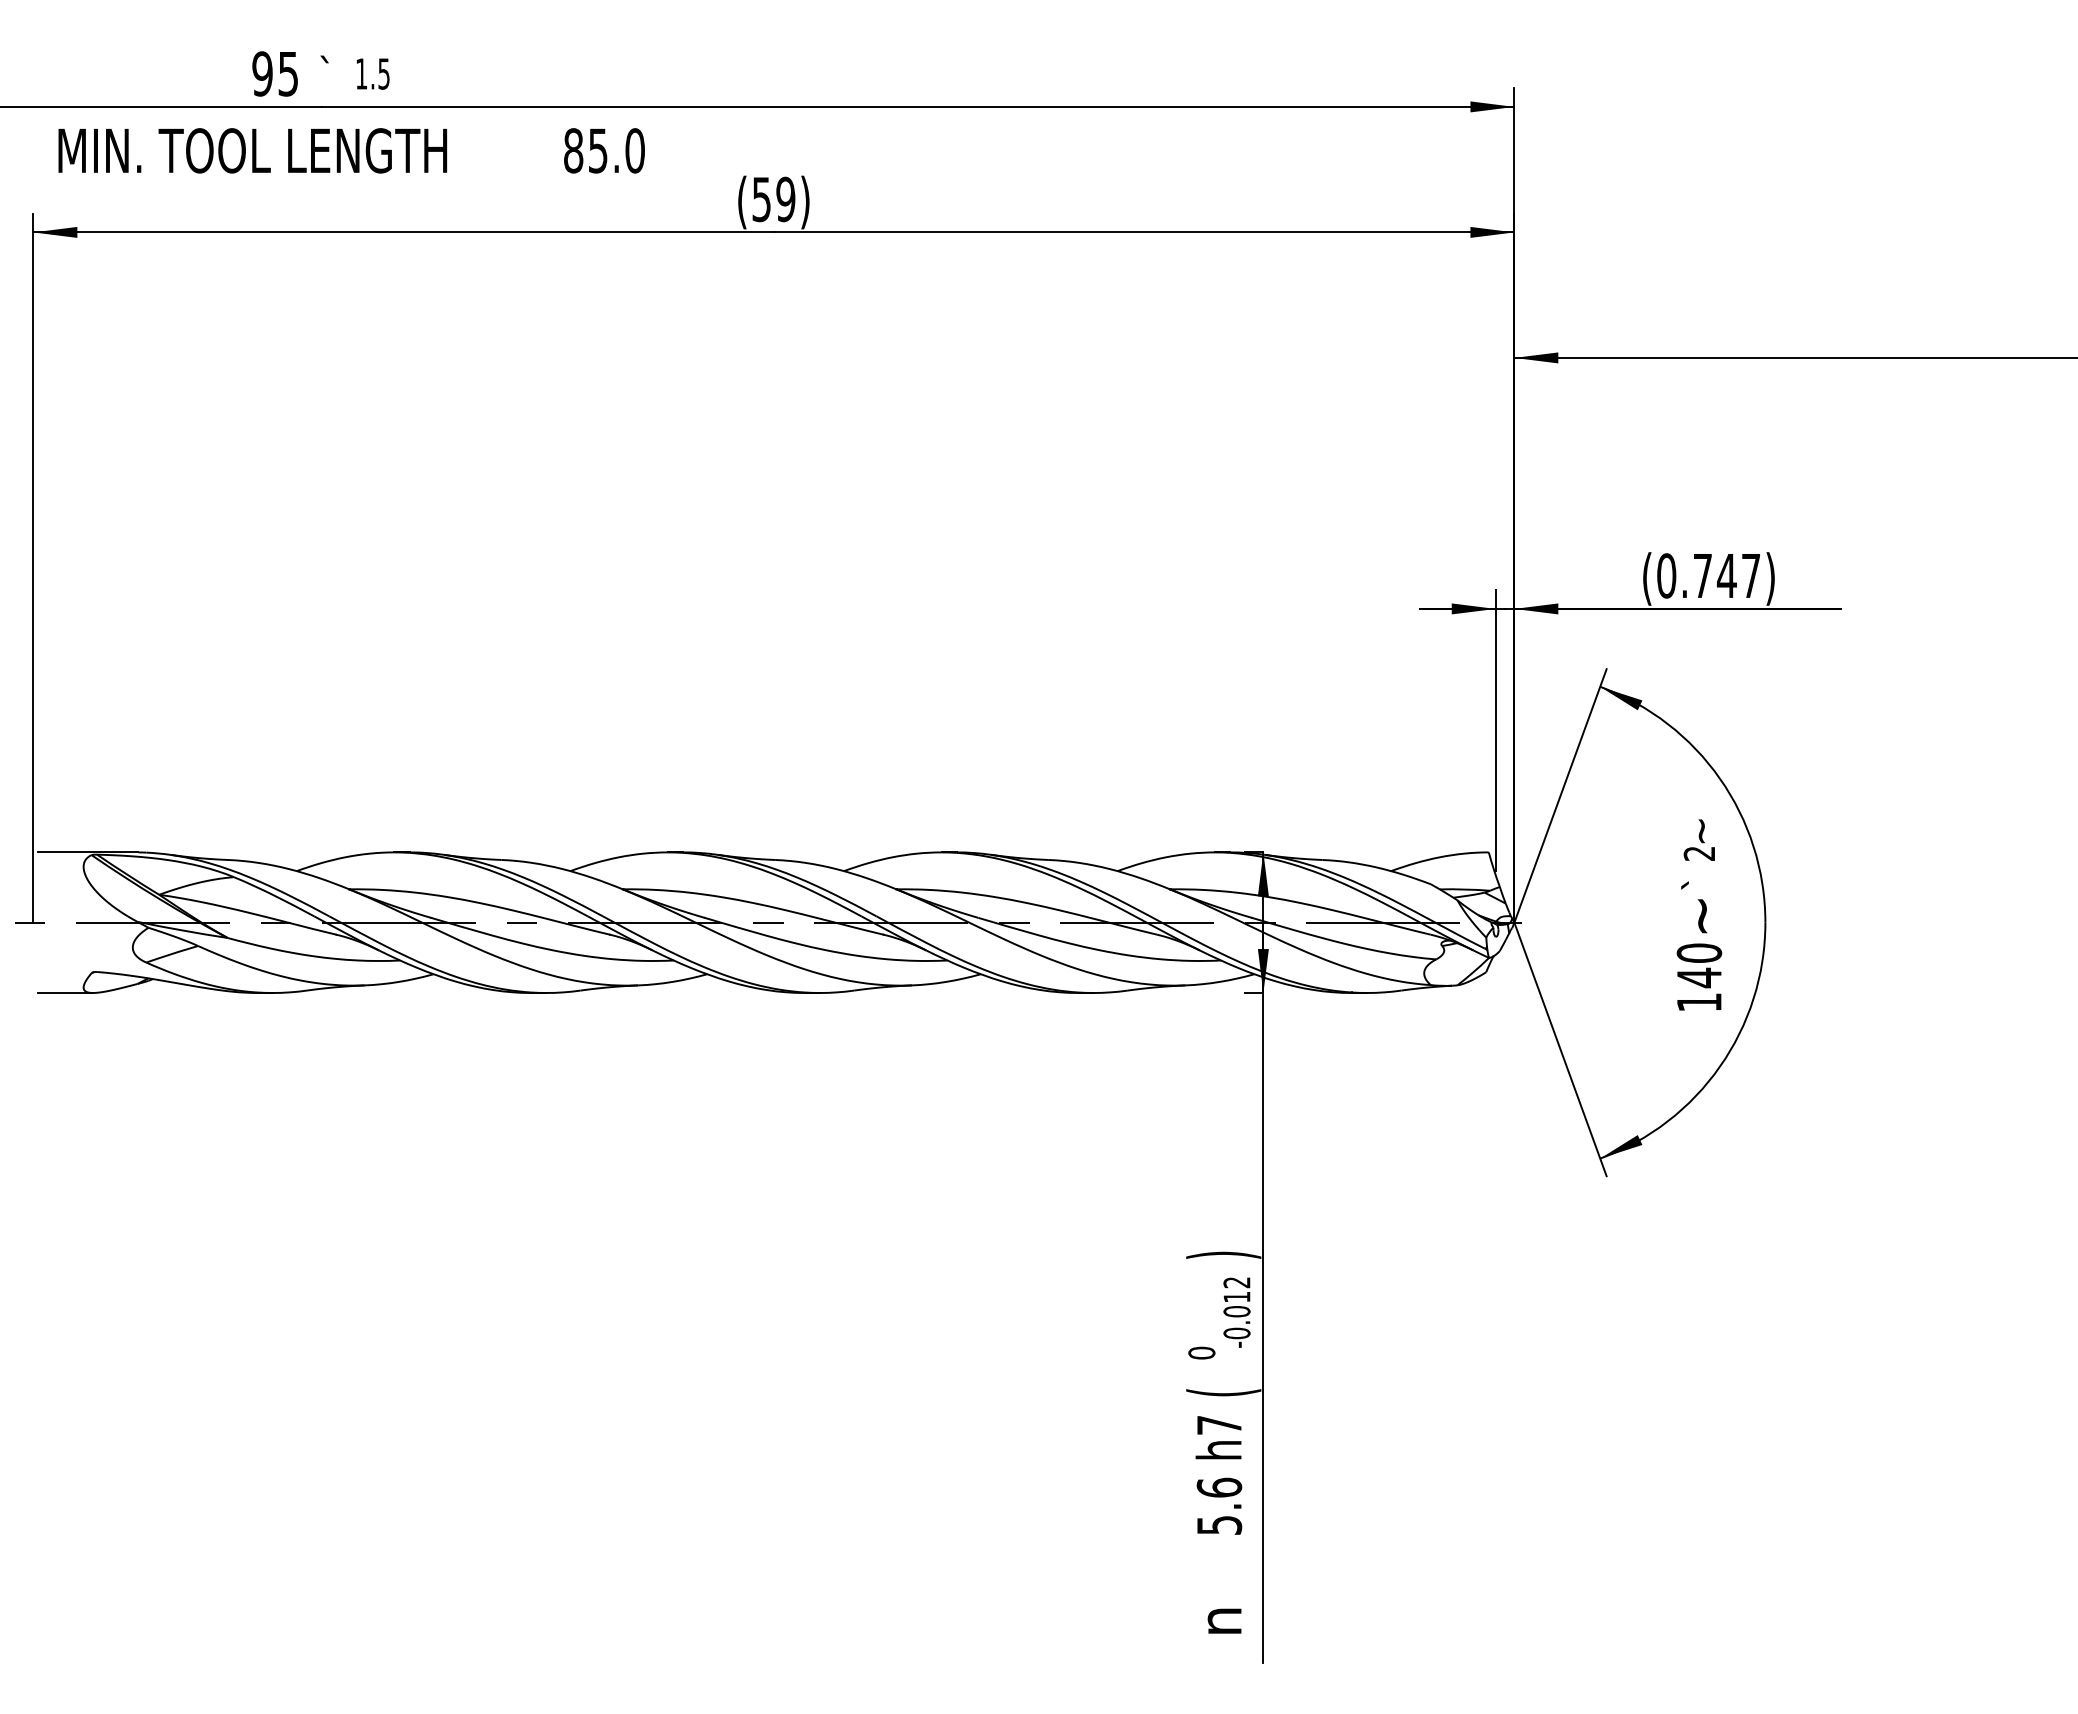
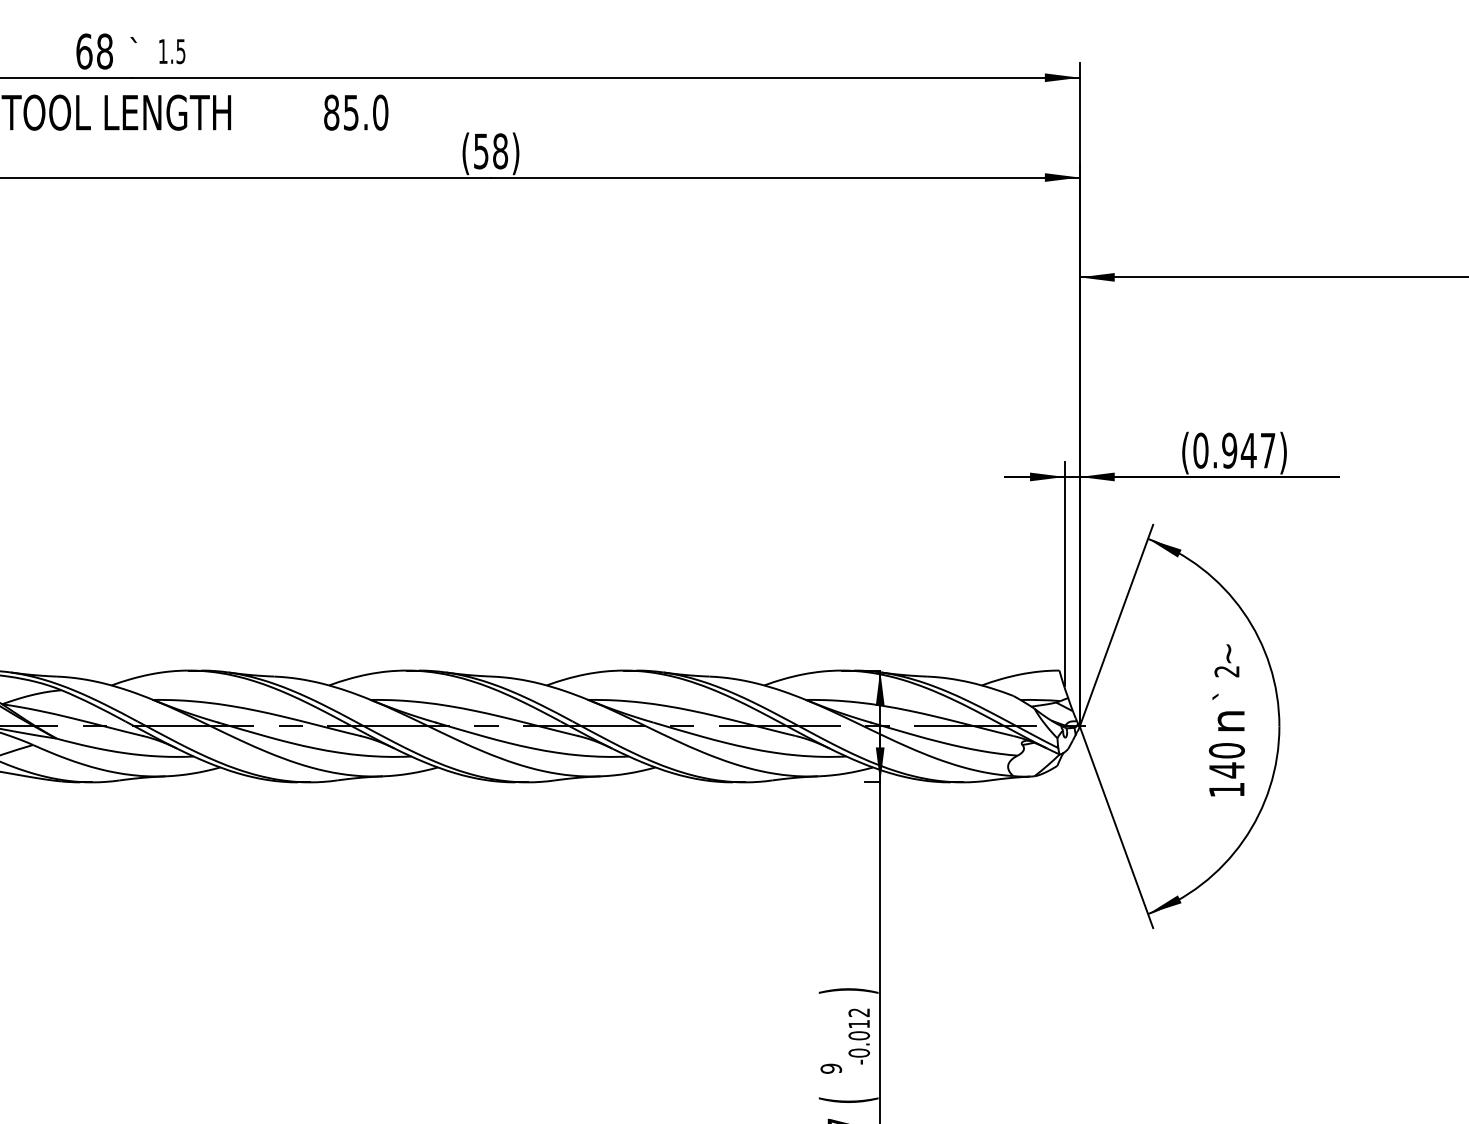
text: (275, 73) -> (94, 51), 95 -> 68
text: (785, 199) -> (500, 151), (59) -> (58)
text: (1702, 575) -> (1229, 450), (0.747) -> (0.947)
text: (1704, 916) -> (1230, 721), ~ -> n
text: (1201, 1352) -> (830, 1068), 0 -> 9

